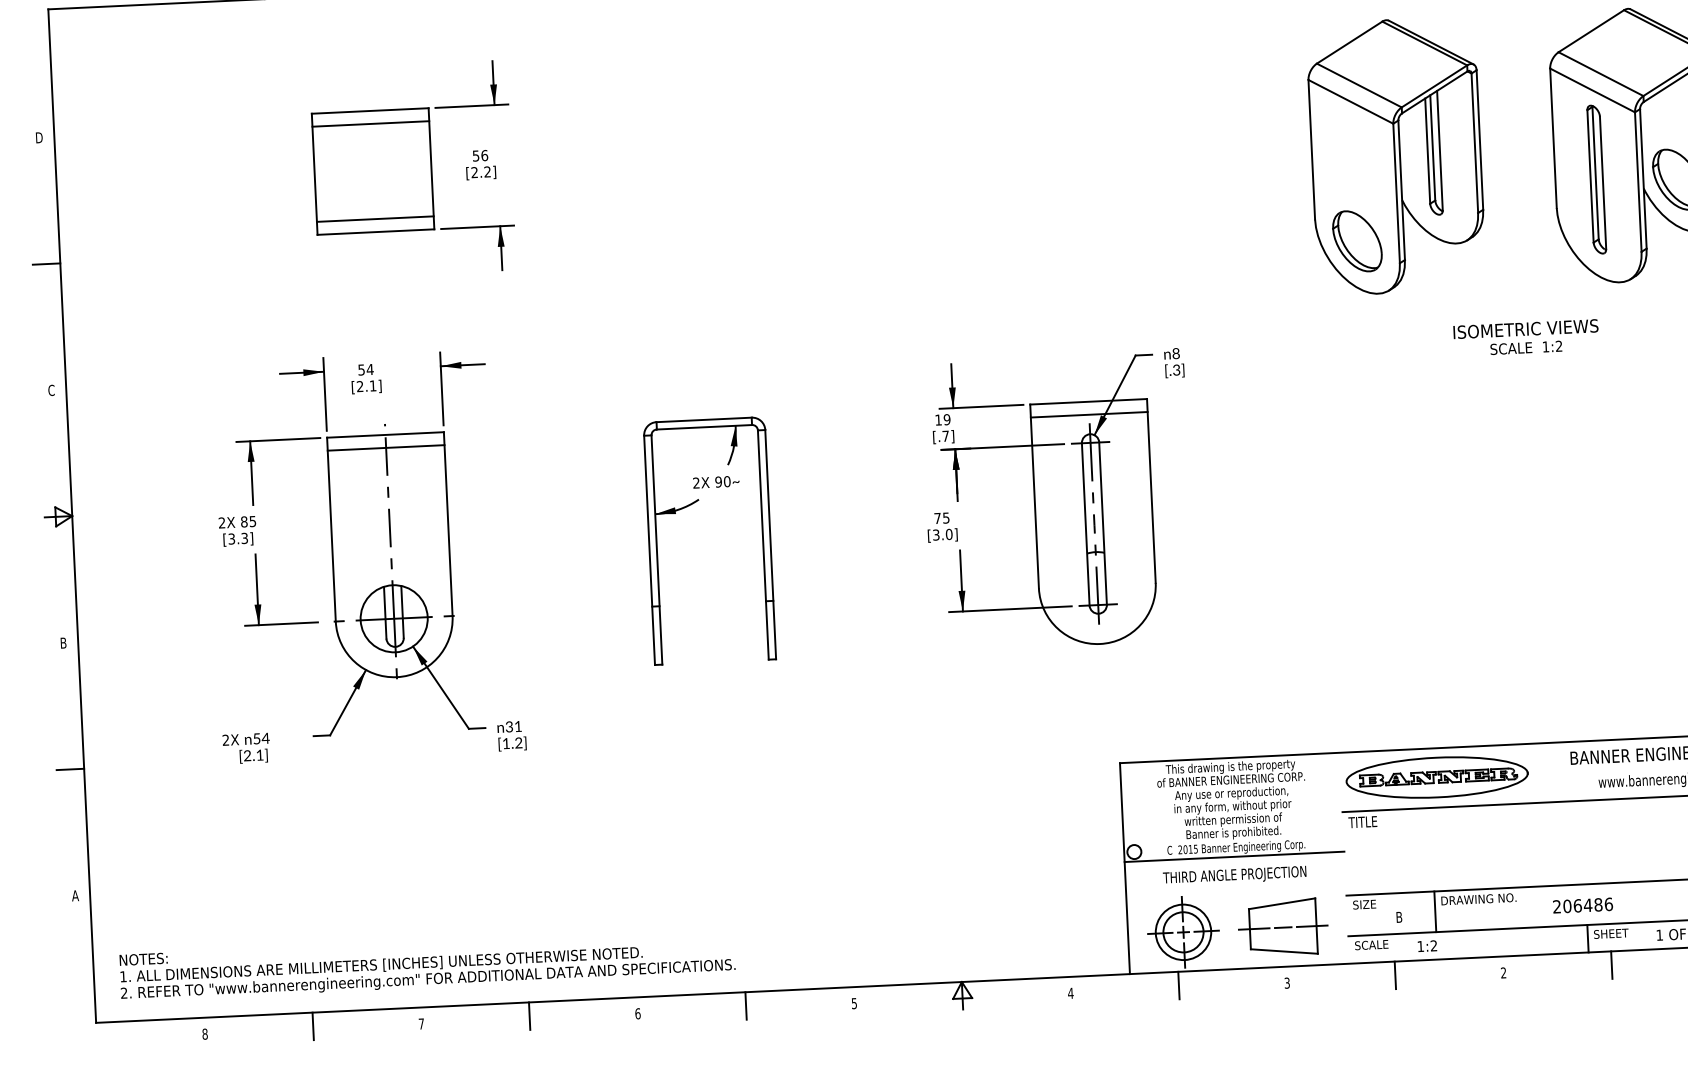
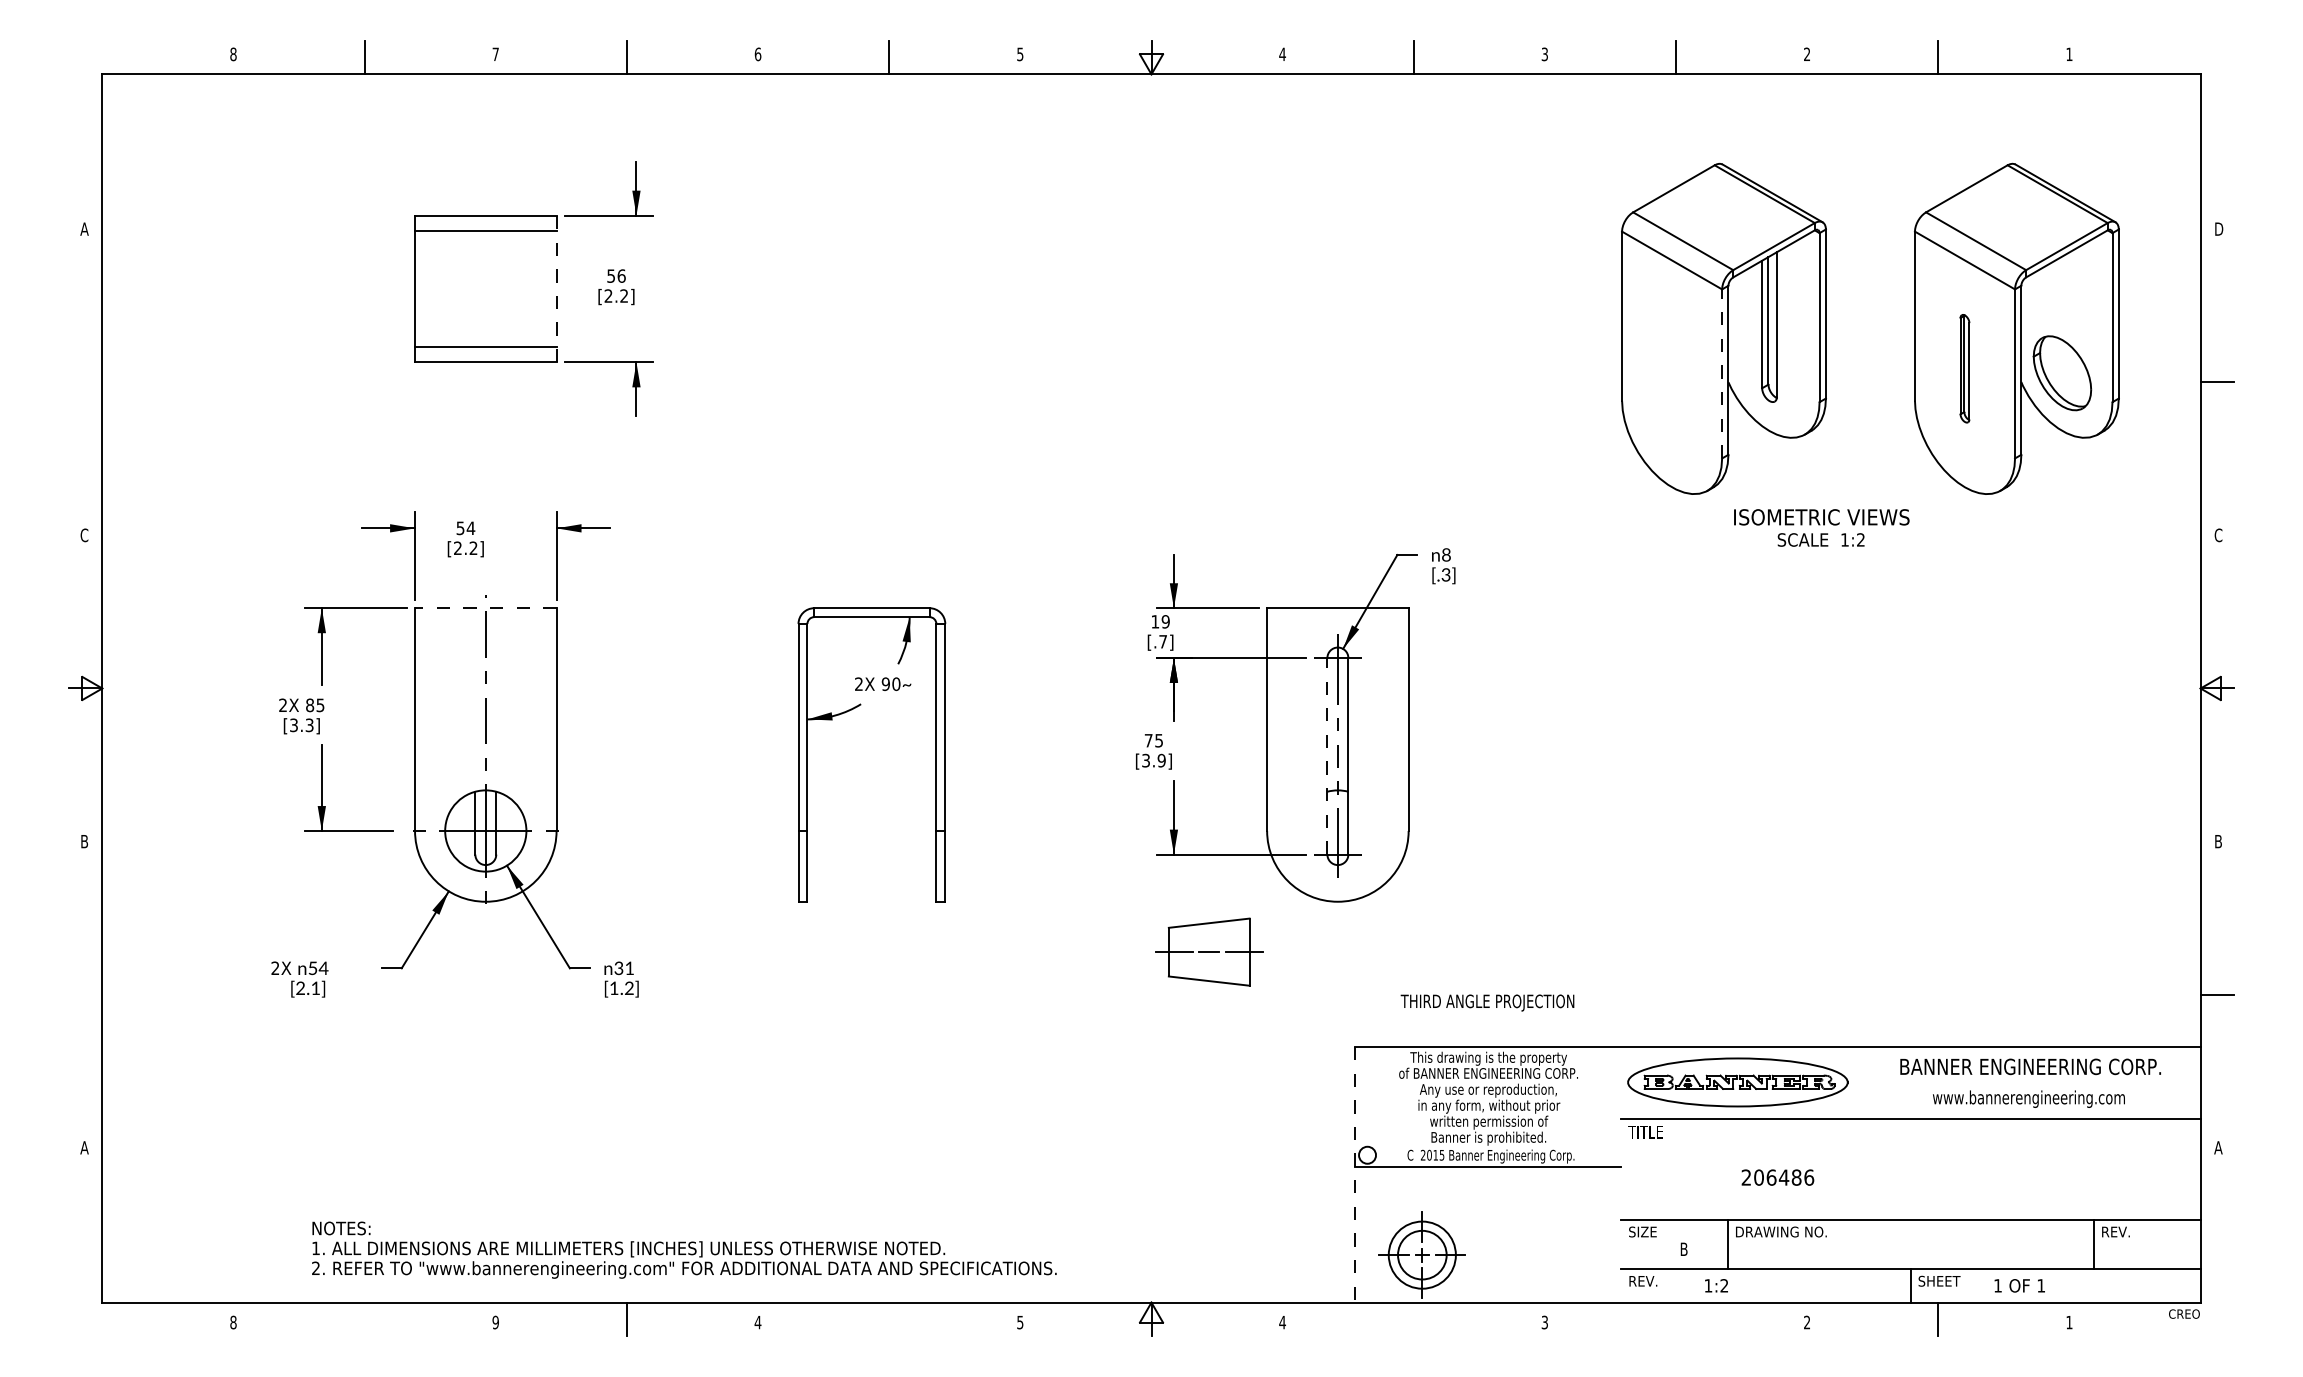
text: (39, 137) -> (84, 228), D -> A
line: (431, 168) -> (556, 288), solid -> dashed
part: (1596, 179) -> (1964, 368), size x0.6
line: (1396, 193) -> (1722, 373), solid -> dashed
part: (1356, 241) -> (1671, 429), removed
line: (46, 264) -> (85, 382), removed
text: (1526, 337) -> (1821, 527), moved
text: (373, 385) -> (473, 547), [2.1] -> [2.2]
line: (1088, 414) -> (1337, 623), removed
line: (385, 435) -> (485, 608), solid -> dashed
line: (385, 447) -> (485, 623), removed
line: (1085, 523) -> (1327, 755), solid -> dashed
text: (949, 534) -> (1161, 760), [3.0] -> [3.9]
line: (70, 769) -> (85, 994), removed
line: (1125, 868) -> (1355, 1174), solid -> dashed
text: (1234, 875) -> (1487, 1002), moved
text: (1582, 905) -> (1777, 1177), moved
part: (1283, 927) -> (1209, 951), moved
text: (1371, 944) -> (1649, 1280), SCALE -> REV.
text: (427, 963) -> (684, 1249), moved
line: (1395, 974) -> (1676, 1318), removed
line: (1178, 984) -> (1413, 1318), removed
line: (746, 1005) -> (889, 1318), removed
text: (637, 1013) -> (757, 1322), 6 -> 4
text: (421, 1023) -> (495, 1322), 7 -> 9
line: (313, 1025) -> (364, 1318), removed

